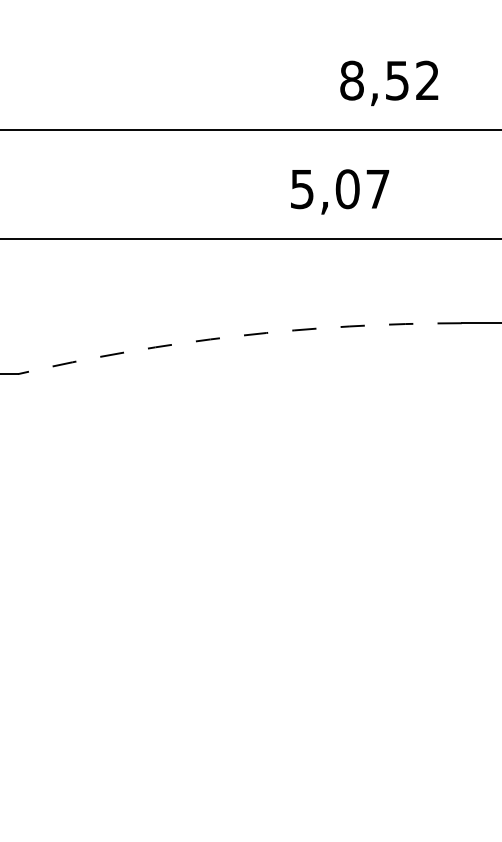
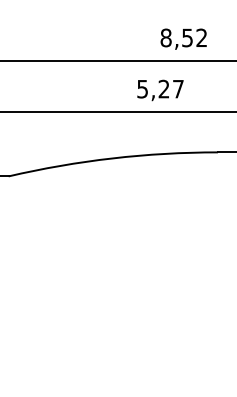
text: (346, 187) -> (163, 88), 5,07 -> 5,27
arc: (238, 336) -> (112, 158), dashed -> solid

